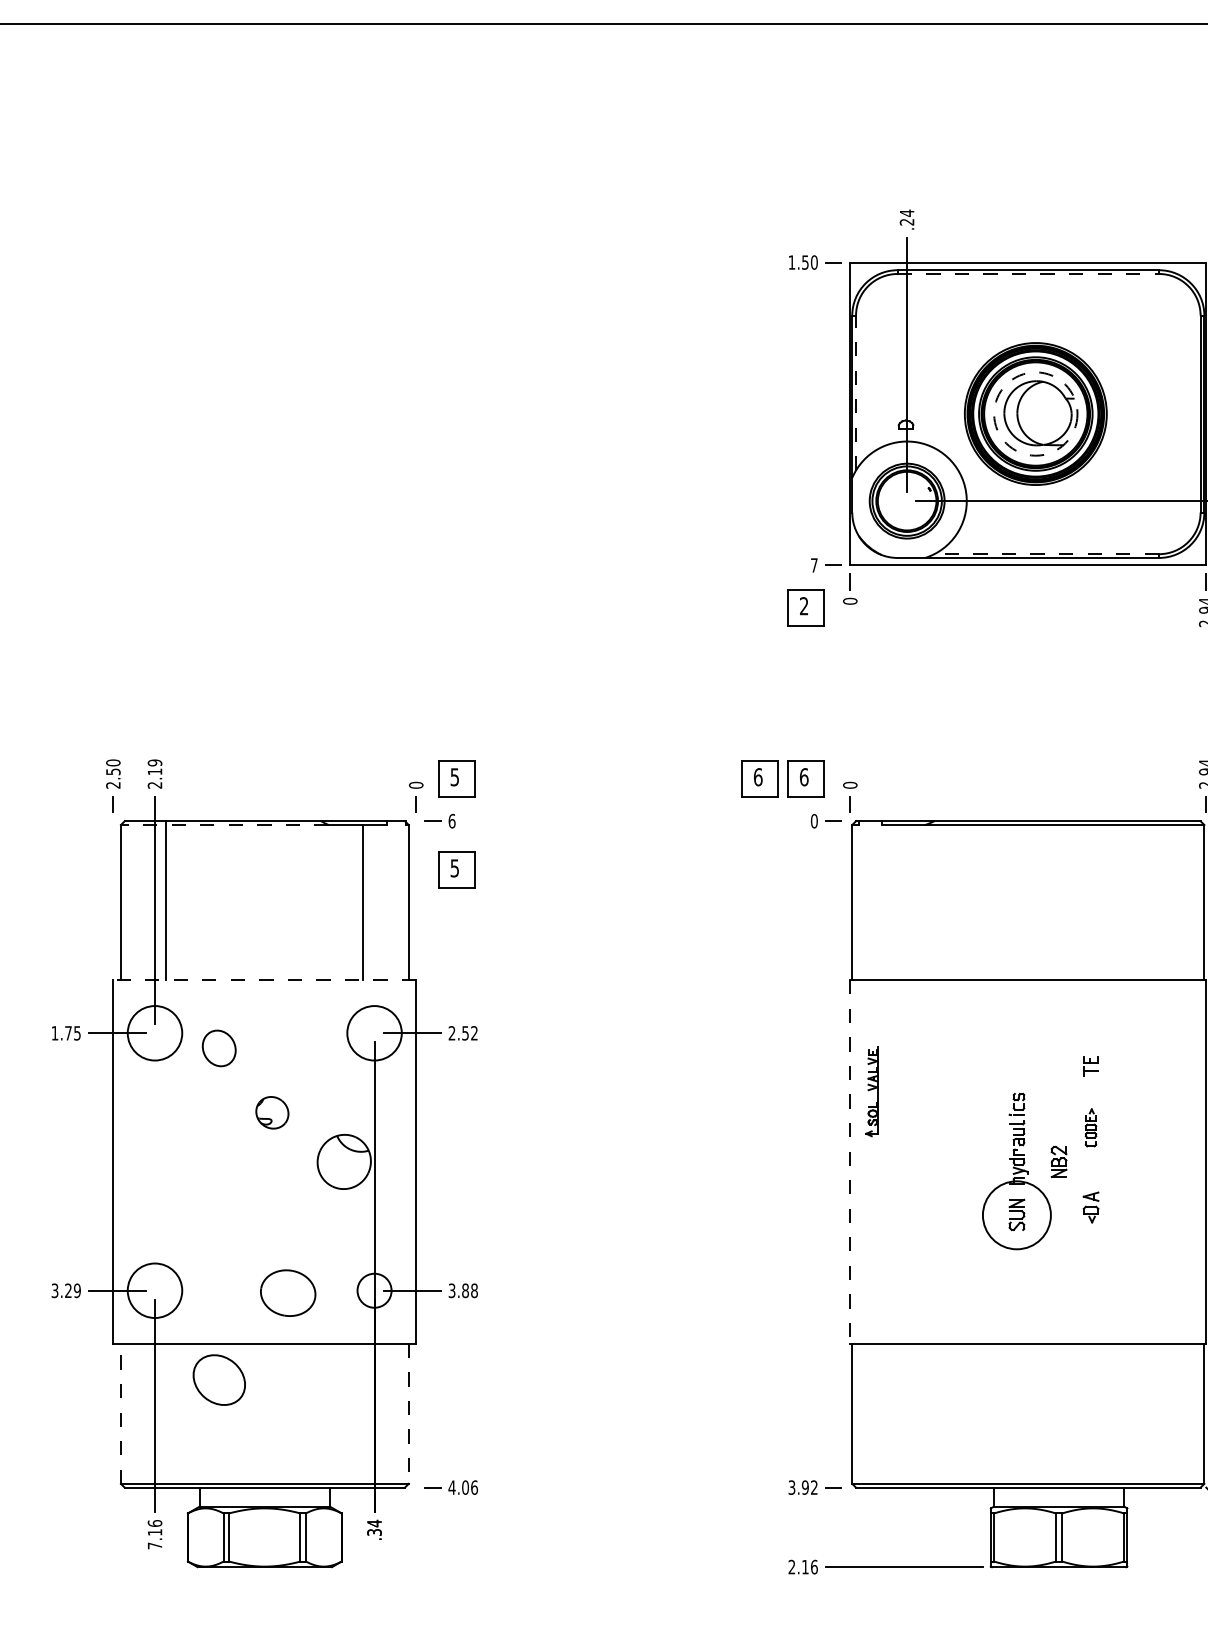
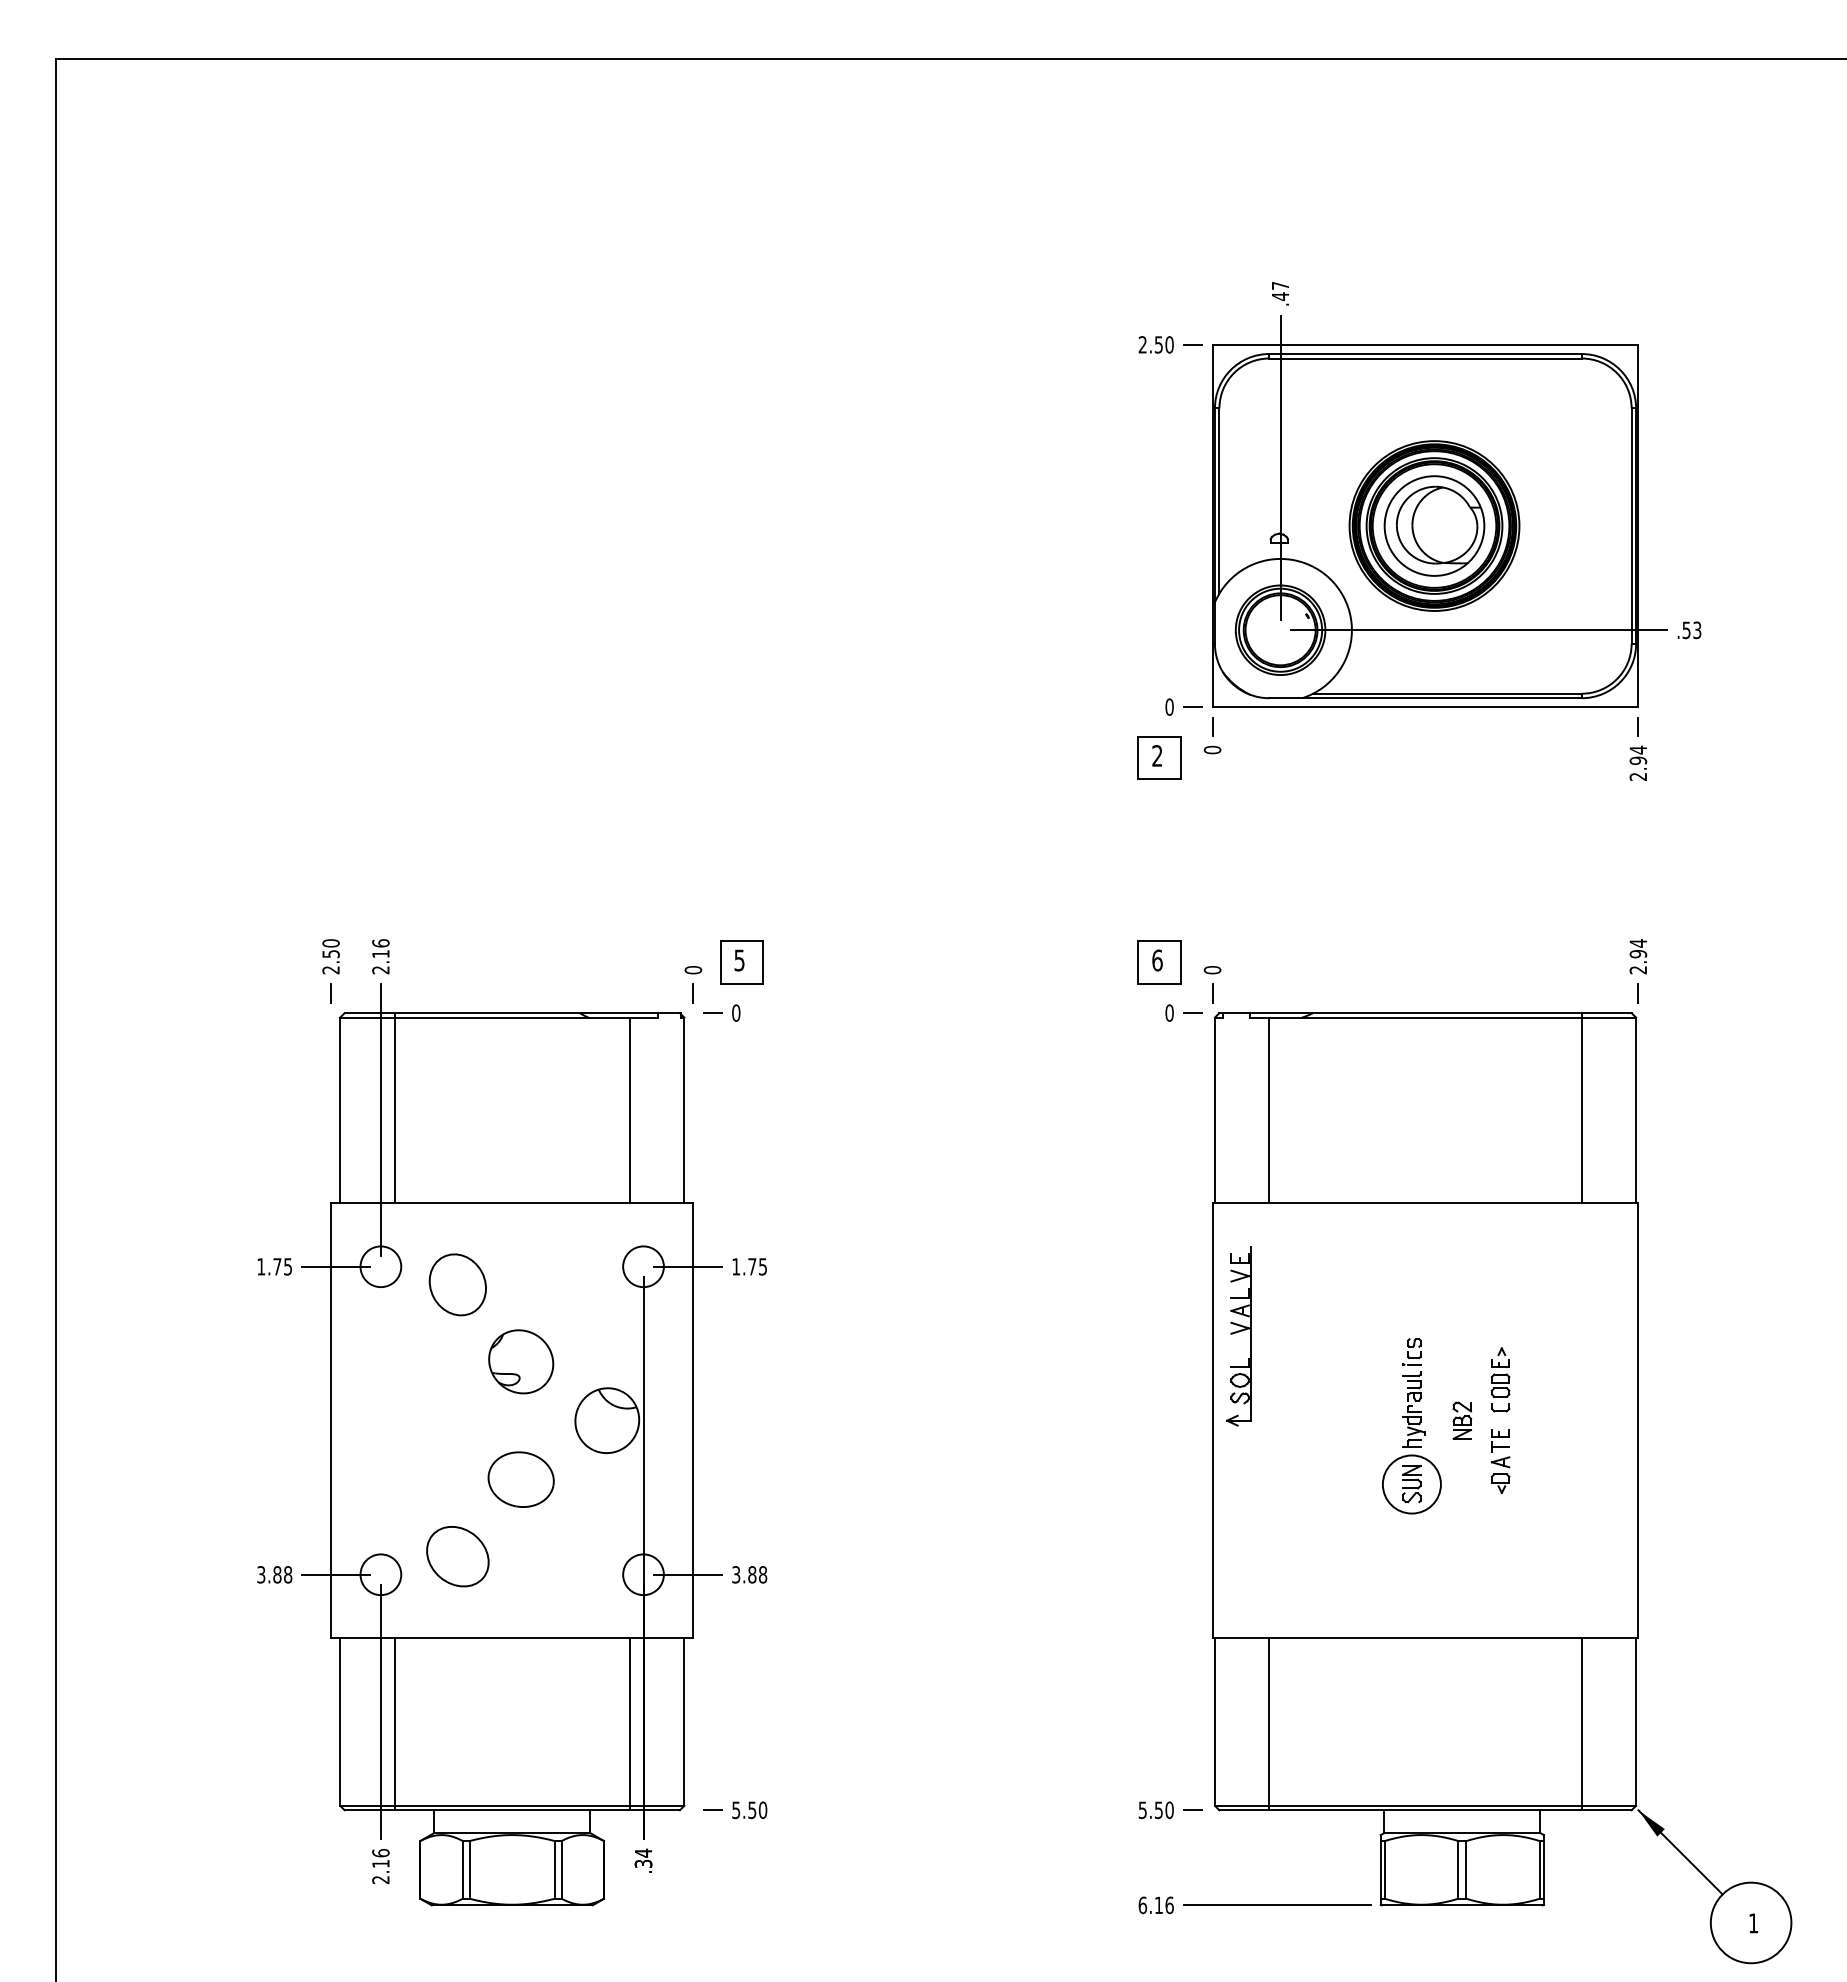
text: (906, 217) -> (1279, 291), .24 -> .47
text: (791, 262) -> (1142, 344), 1.50 -> 2.50
line: (1029, 273) -> (1426, 358), dashed -> solid
line: (856, 392) -> (1219, 500), dashed -> solid
circle: (1035, 413) -> (1434, 525), dashed -> solid
line: (1045, 554) -> (1446, 693), dashed -> solid
text: (814, 564) -> (1169, 706), 7 -> 0
text: (154, 763) -> (380, 943), 2.19 -> 2.16
part: (759, 778) -> (1104, 962), removed
text: (452, 820) -> (736, 1012), 6 -> 0
line: (224, 824) -> (463, 1017), dashed -> solid
part: (456, 870) -> (741, 1071), removed
line: (1158, 900) -> (1581, 1108), added
line: (897, 902) -> (1269, 1110), added
line: (264, 980) -> (511, 1203), dashed -> solid
circle: (154, 1033) -> (380, 1266), size x0.62
circle: (374, 1033) -> (643, 1266), size x0.62
text: (463, 1033) -> (749, 1266), 2.52 -> 1.75
part: (219, 1048) -> (457, 1284), size x1.43
part: (1090, 1065) -> (1500, 1440), moved
part: (871, 1091) -> (1238, 1336), size x1.67
part: (272, 1112) -> (521, 1361), size x1.67
part: (1090, 1127) -> (1500, 1379), size x1.43
line: (850, 1162) -> (1212, 1421), dashed -> solid
circle: (1016, 1215) -> (1411, 1484), size x0.71
text: (72, 1290) -> (282, 1574), 3.29 -> 3.88
circle: (154, 1290) -> (380, 1574), size x0.62
part: (287, 1293) -> (520, 1479), moved
part: (219, 1379) -> (457, 1556), moved
line: (121, 1413) -> (340, 1721), dashed -> solid
line: (408, 1413) -> (684, 1721), dashed -> solid
line: (166, 1415) -> (394, 1724), added
line: (363, 1415) -> (630, 1724), added
line: (897, 1415) -> (1269, 1724), added
line: (1158, 1415) -> (1581, 1724), added
text: (463, 1487) -> (749, 1810), 4.06 -> 5.50
text: (803, 1487) -> (1156, 1810), 3.92 -> 5.50
text: (154, 1546) -> (380, 1880), 7.16 -> 2.16
text: (791, 1567) -> (1142, 1905), 2.16 -> 6.16

